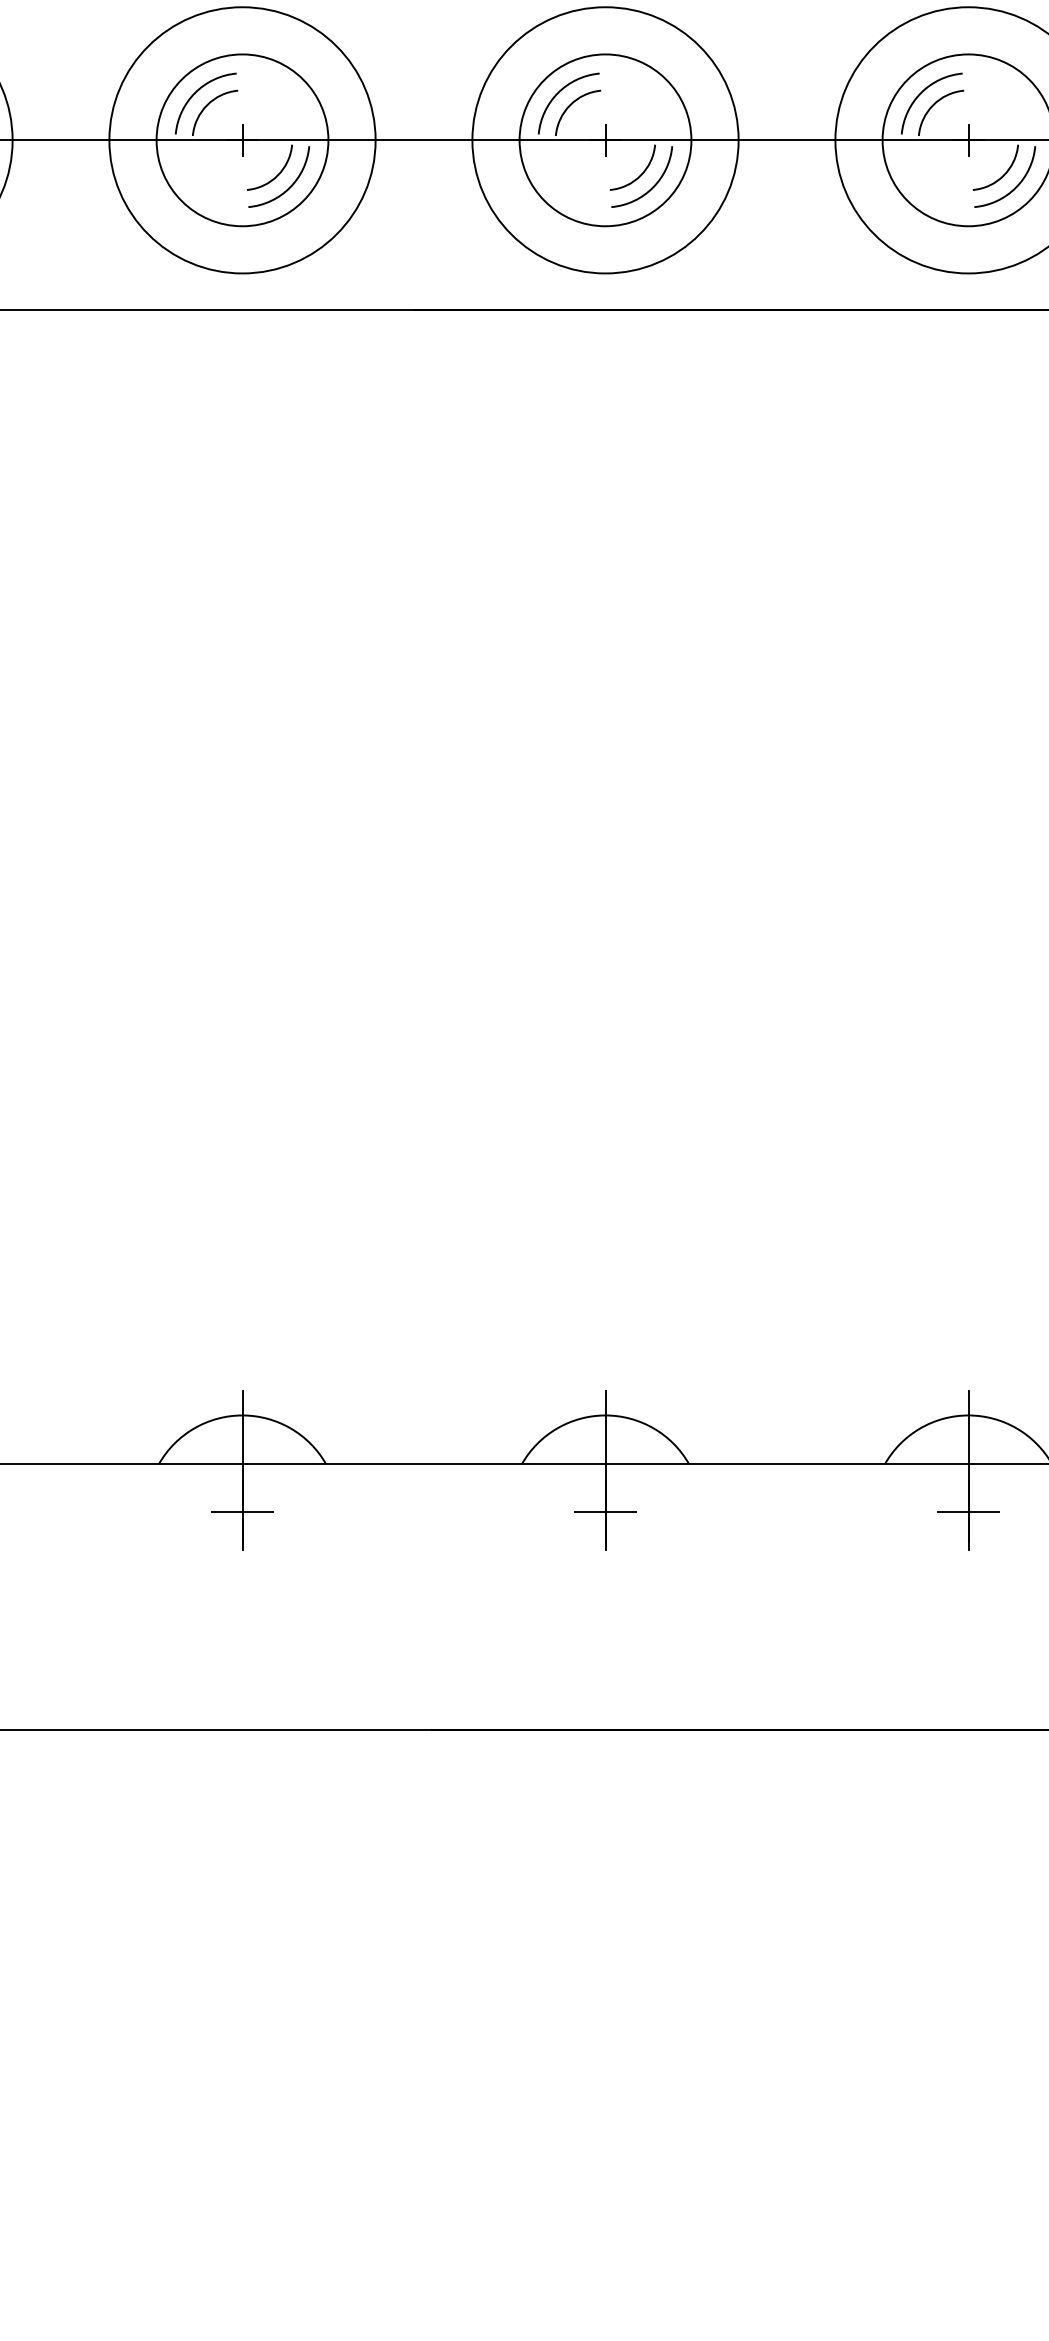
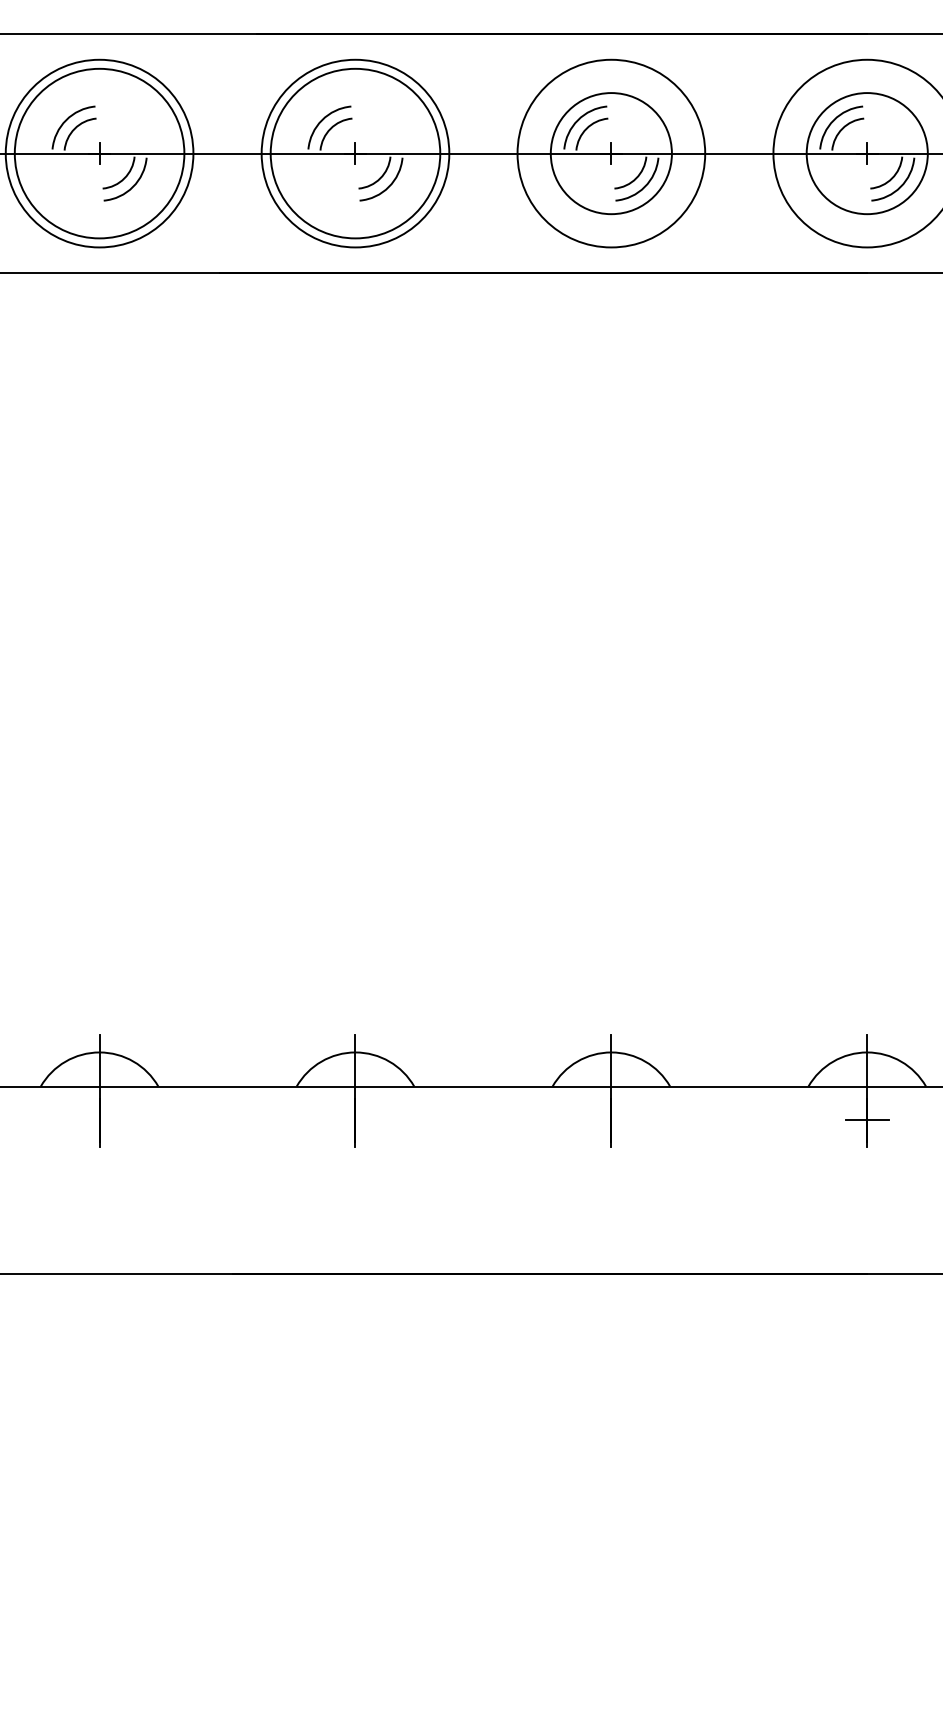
circle: (242, 140) -> (99, 153), size x1.4
circle: (605, 140) -> (355, 153), size x1.4
line: (242, 1511) -> (99, 1120), removed
line: (605, 1511) -> (355, 1120), removed
line: (968, 1511) -> (611, 1120), removed

